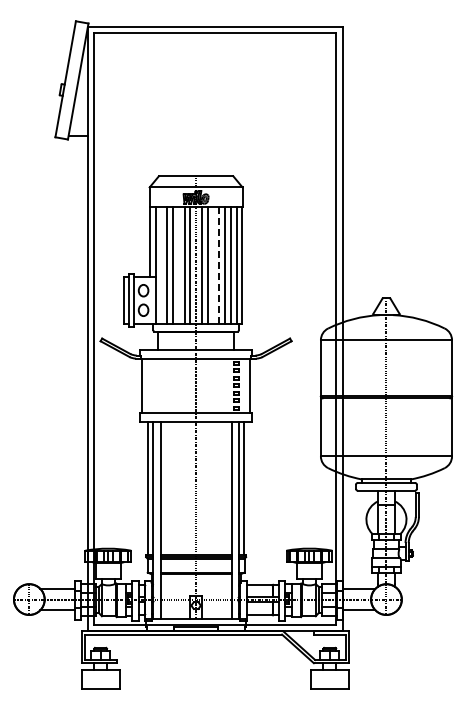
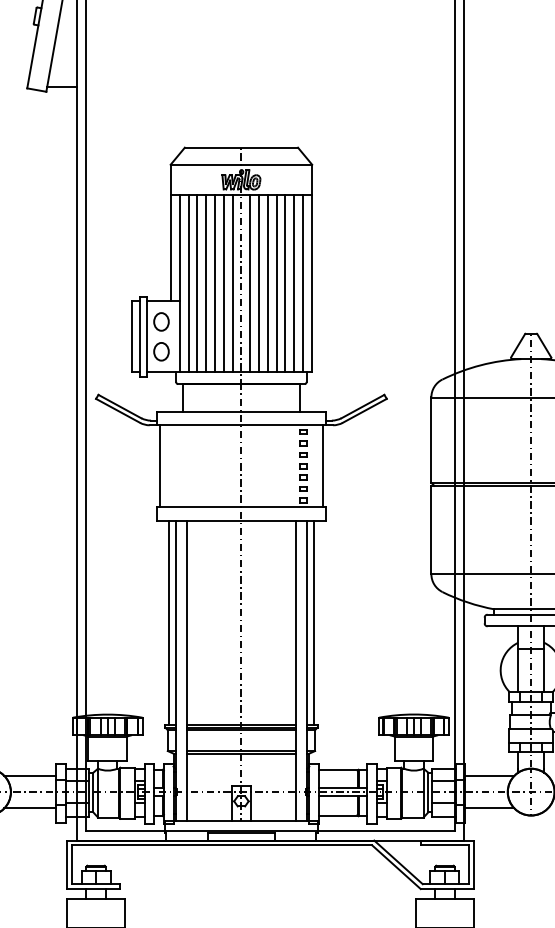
line: (161, 265) -> (188, 283), added
line: (178, 265) -> (214, 283), added
line: (213, 265) -> (267, 283), added
line: (219, 265) -> (277, 283), dashed -> solid

